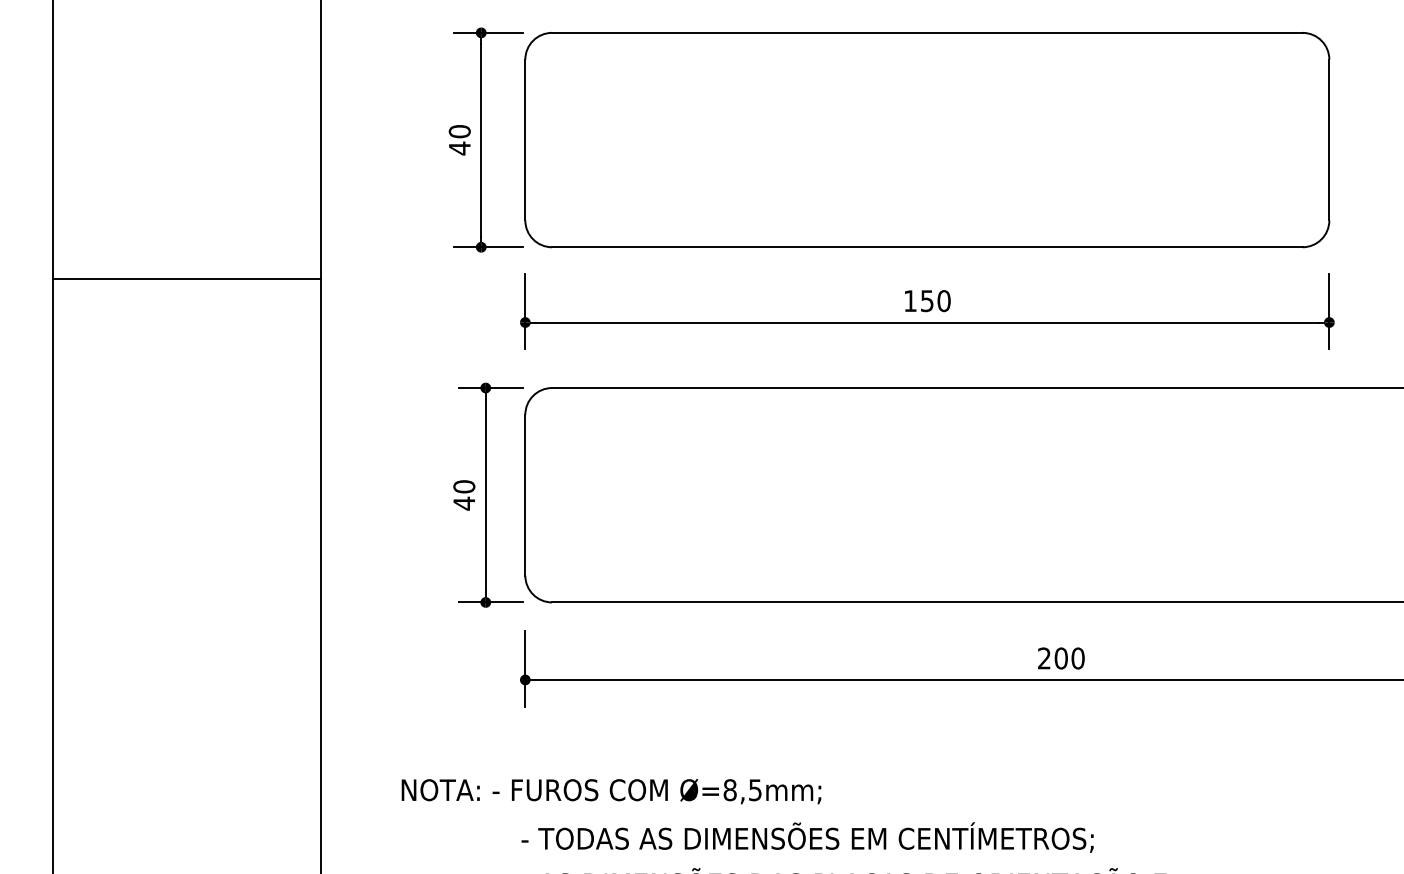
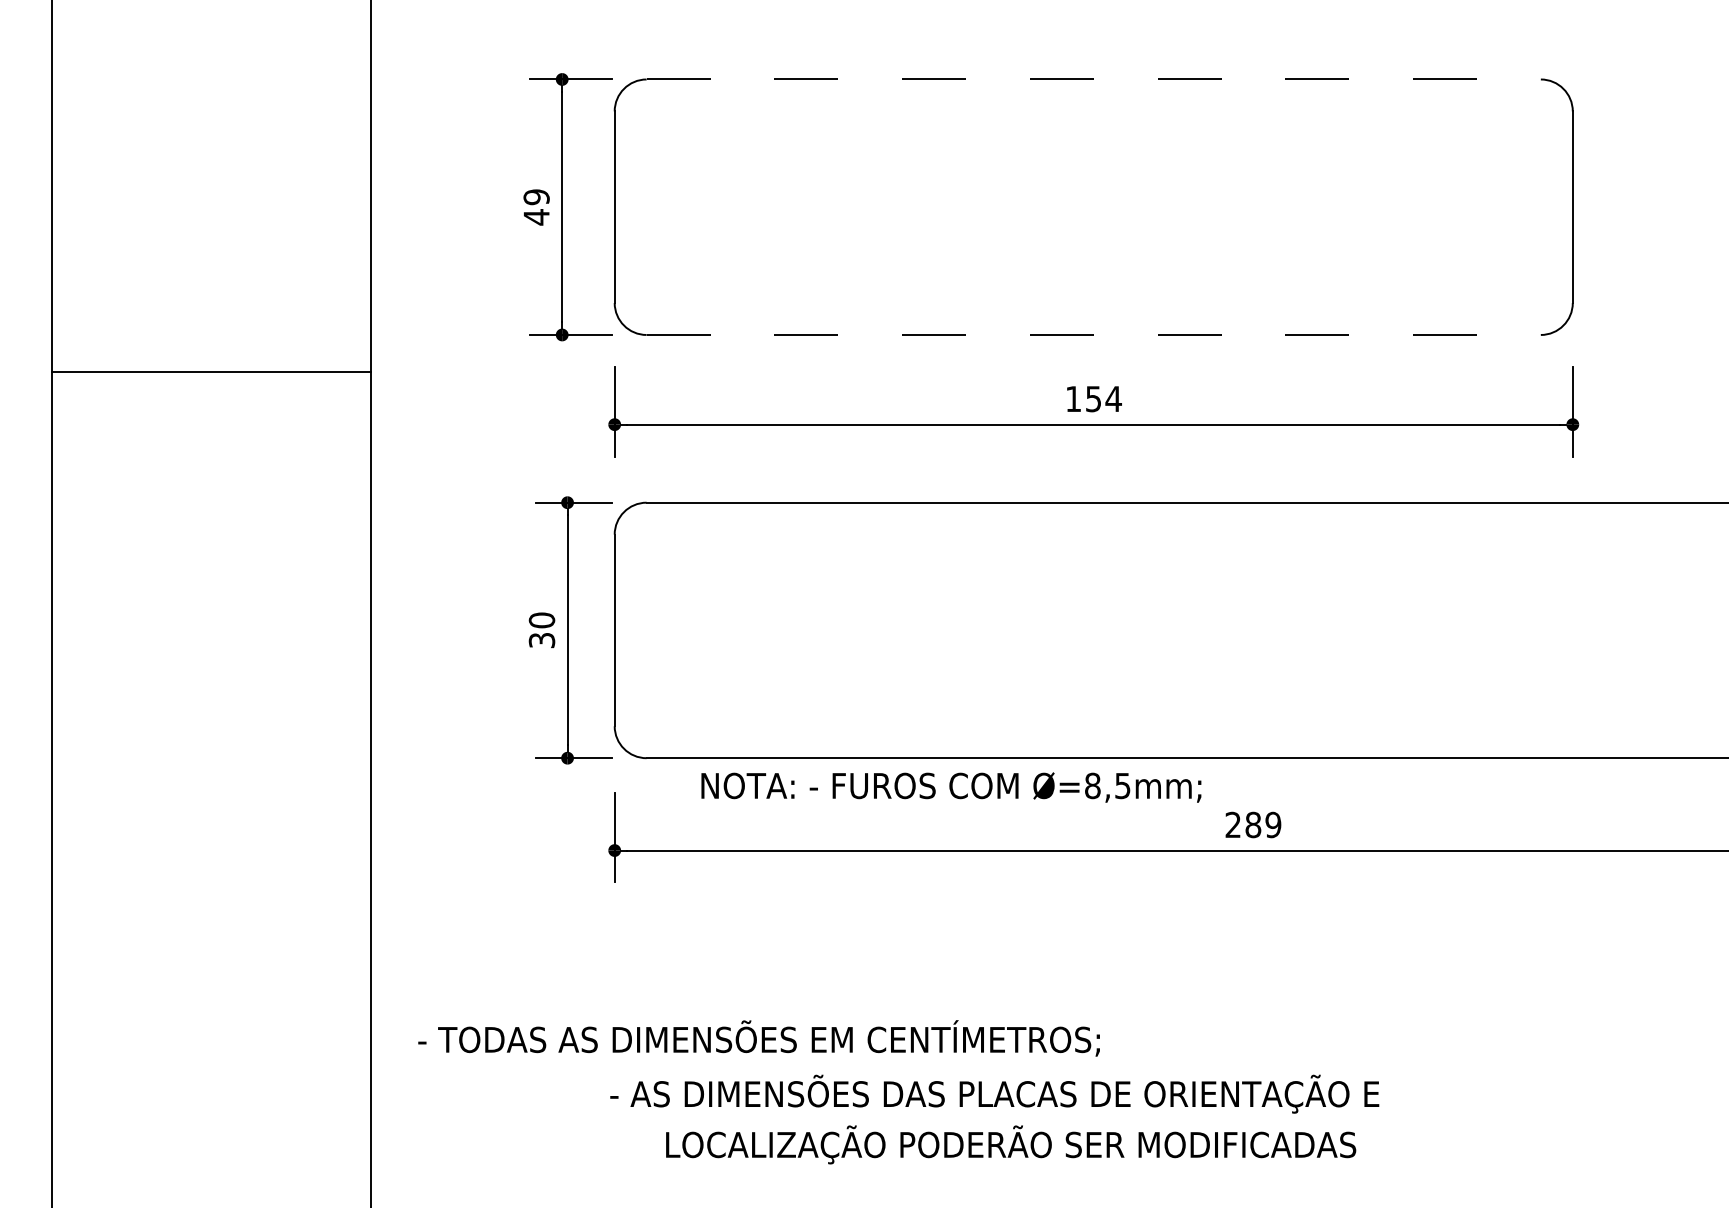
line: (927, 32) -> (1094, 79), solid -> dashed
text: (459, 131) -> (536, 197), 40 -> 49
line: (927, 246) -> (1094, 334), solid -> dashed
text: (943, 301) -> (1113, 399), 150 -> 154
text: (463, 503) -> (541, 640), 40 -> 30
text: (1069, 658) -> (1263, 825), 200 -> 289
text: (611, 791) -> (951, 787), moved
text: (807, 837) -> (758, 1038), moved

